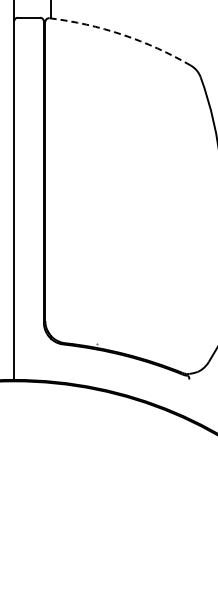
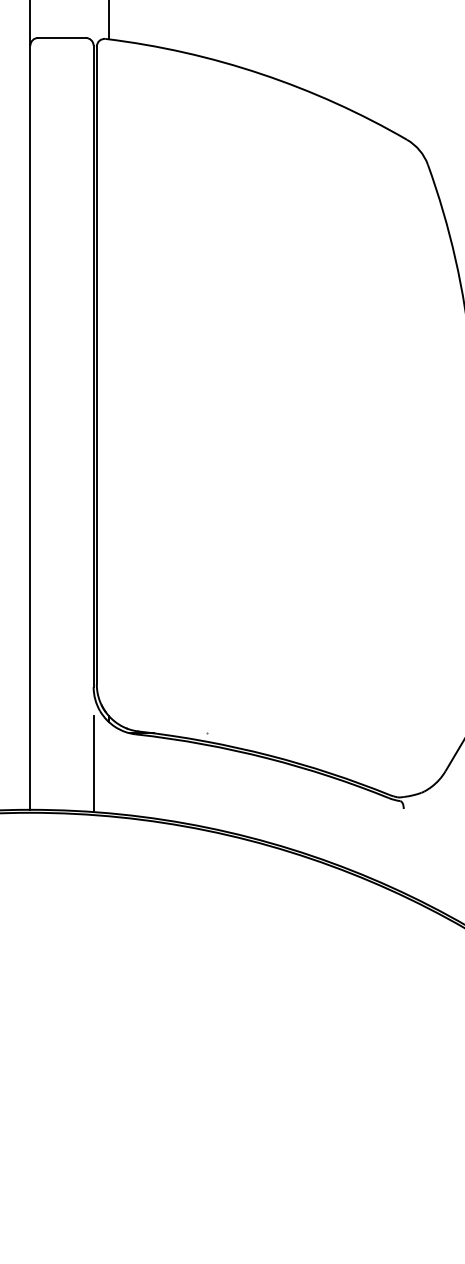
arc: (122, 34) -> (261, 73), dashed -> solid
line: (43, 357) -> (92, 762), added

